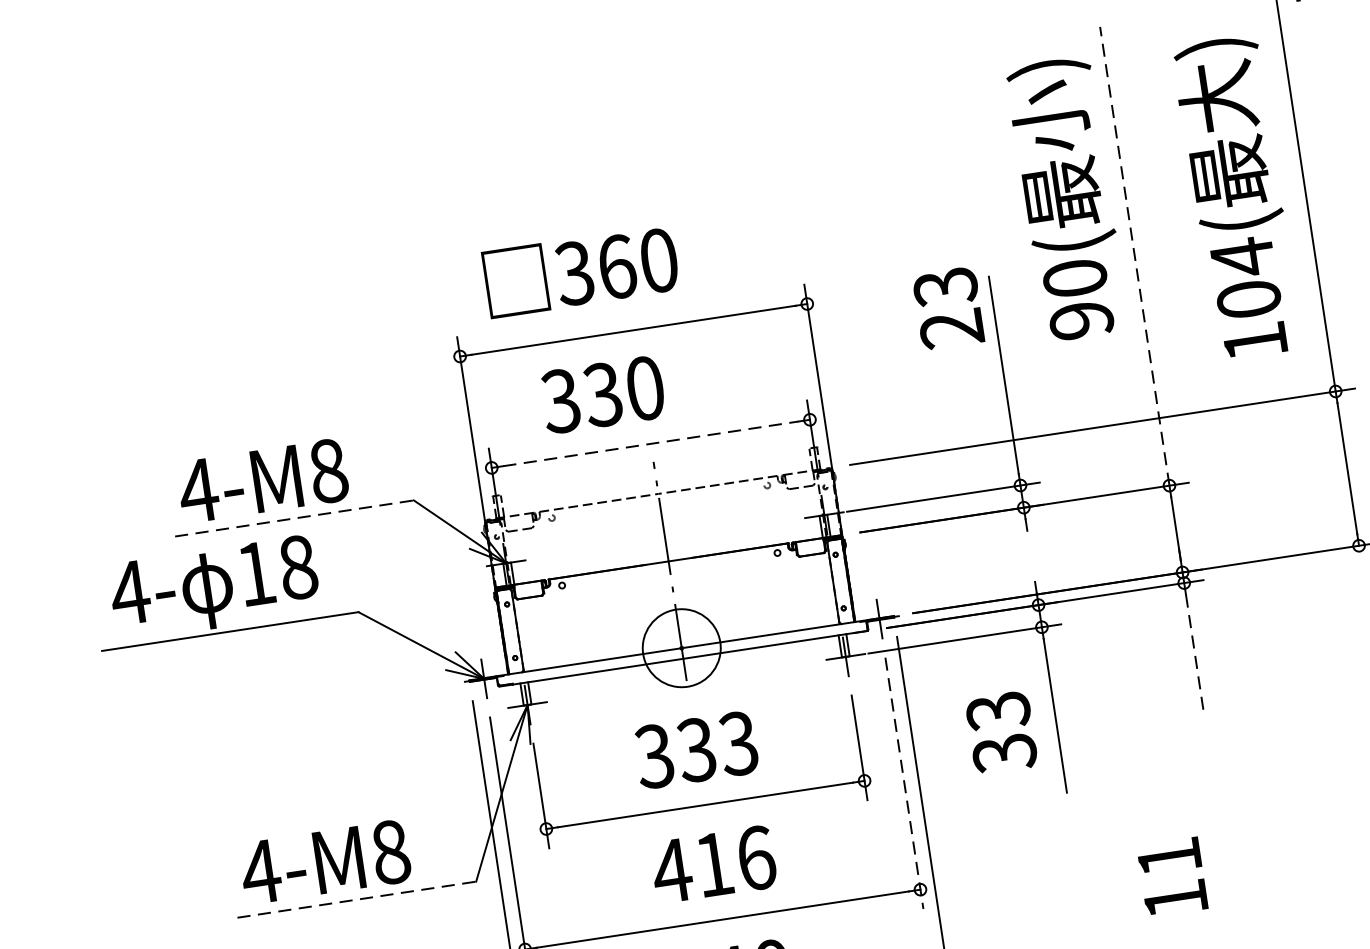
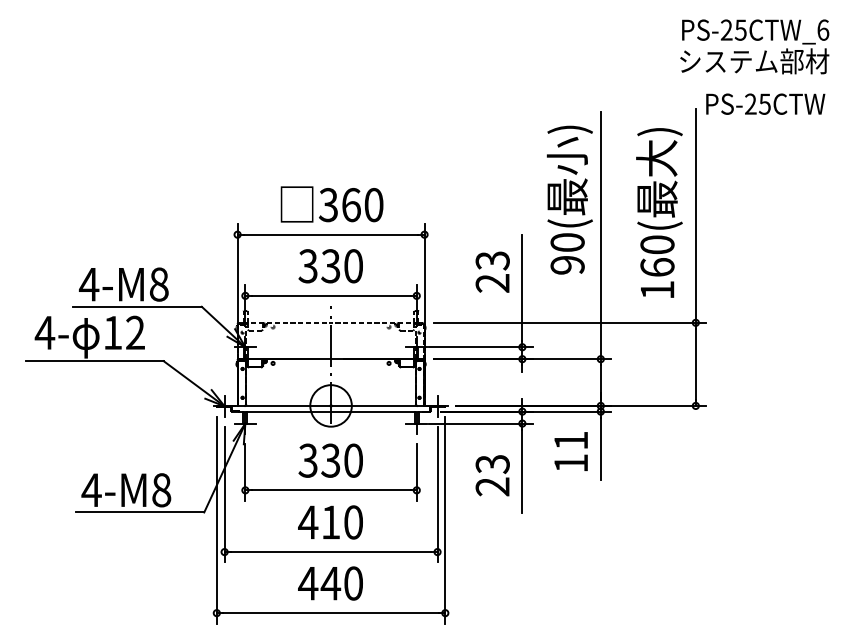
line: (1134, 256) -> (600, 235), dashed -> solid
text: (579, 271) -> (331, 204), moved
text: (1245, 277) -> (657, 255), 104( -> 160(
text: (948, 307) -> (492, 271), moved
text: (602, 395) -> (330, 266), moved
line: (651, 443) -> (331, 295), dashed -> solid
line: (296, 517) -> (138, 306), dashed -> solid
text: (297, 566) -> (135, 332), 18 -> 12
line: (1194, 653) -> (600, 449), dashed -> solid
text: (736, 743) -> (352, 460), 333 -> 330
text: (1004, 752) -> (492, 486), 33 -> 23
line: (904, 782) -> (437, 494), dashed -> solid
text: (756, 858) -> (353, 522), 416 -> 410
text: (1171, 877) -> (570, 451), moved
line: (357, 899) -> (140, 512), dashed -> solid

